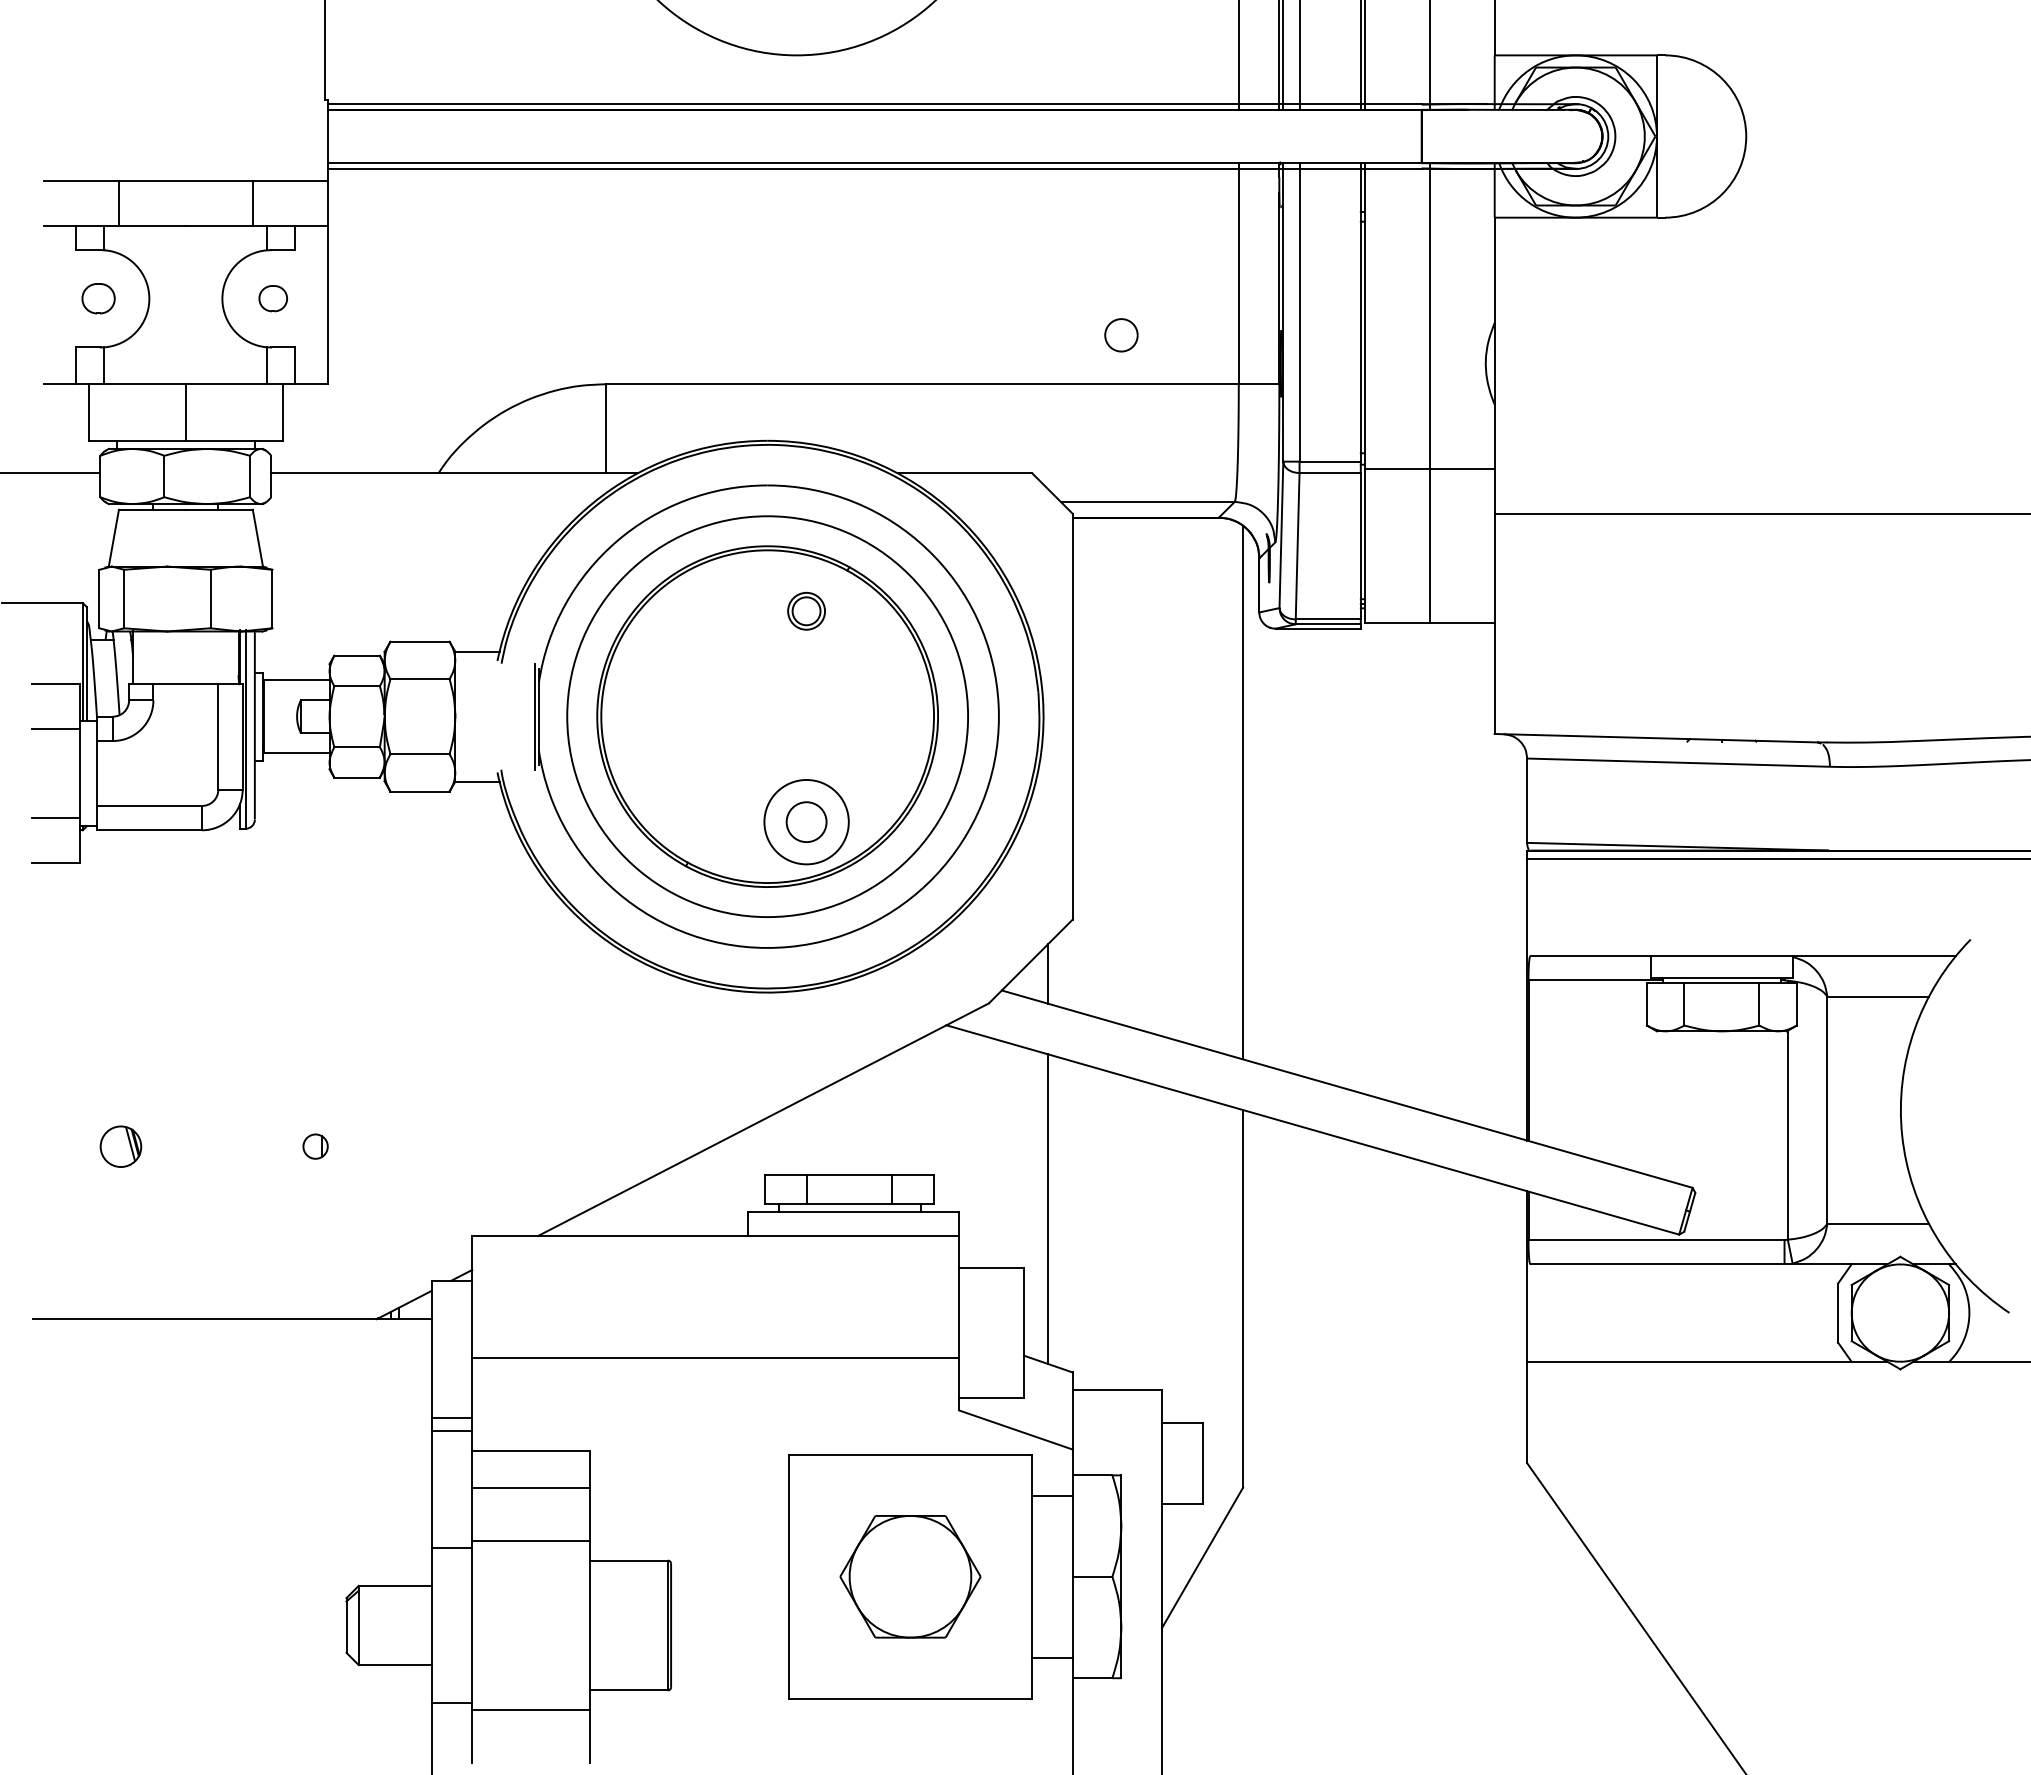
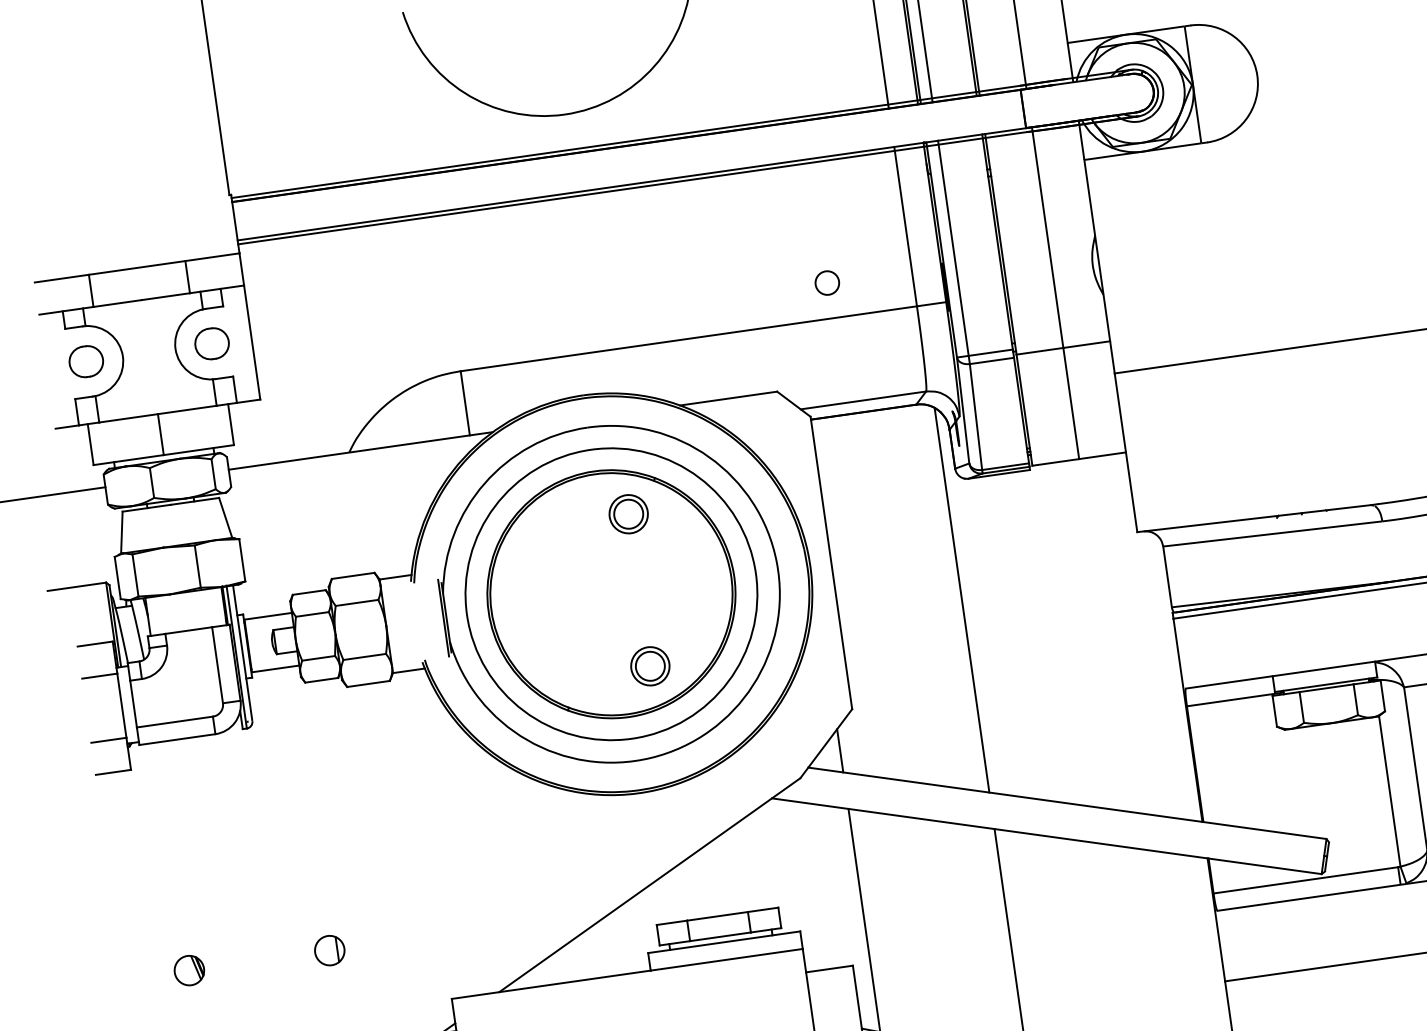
part: (98, 298) -> (86, 361), size x1.43
part: (273, 298) -> (212, 343), size x1.67
part: (806, 611) -> (628, 514), size x1.43
circle: (806, 821) -> (650, 665), size x0.62
part: (315, 1146) -> (329, 950), size x1.67

